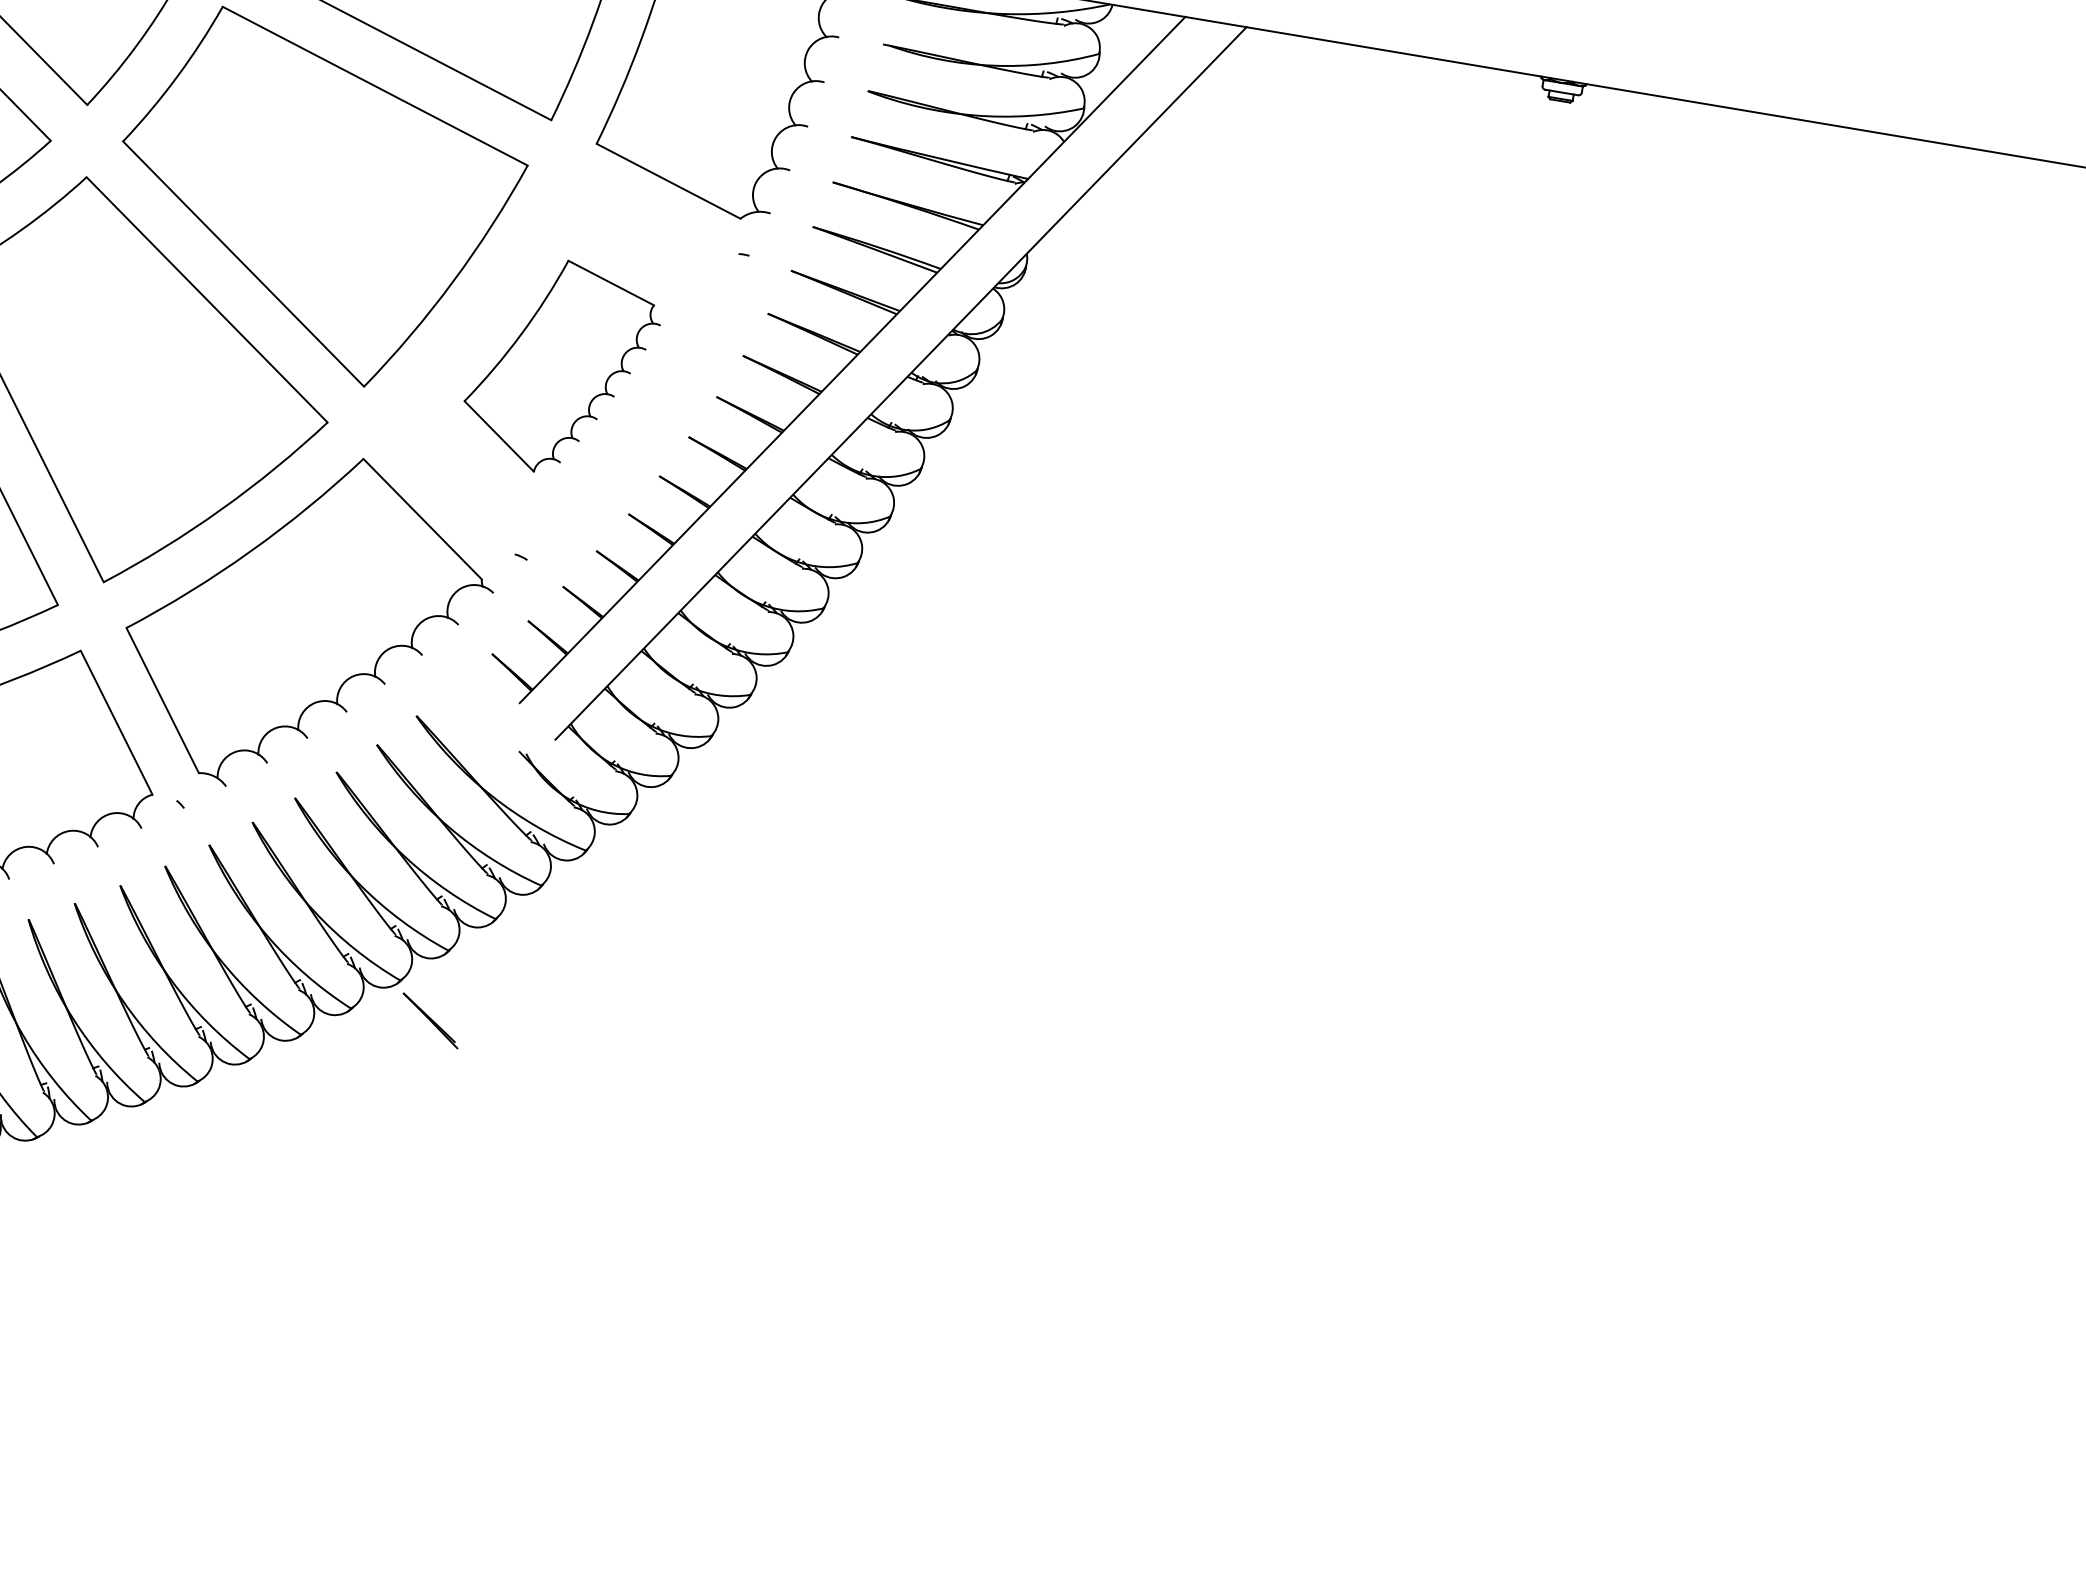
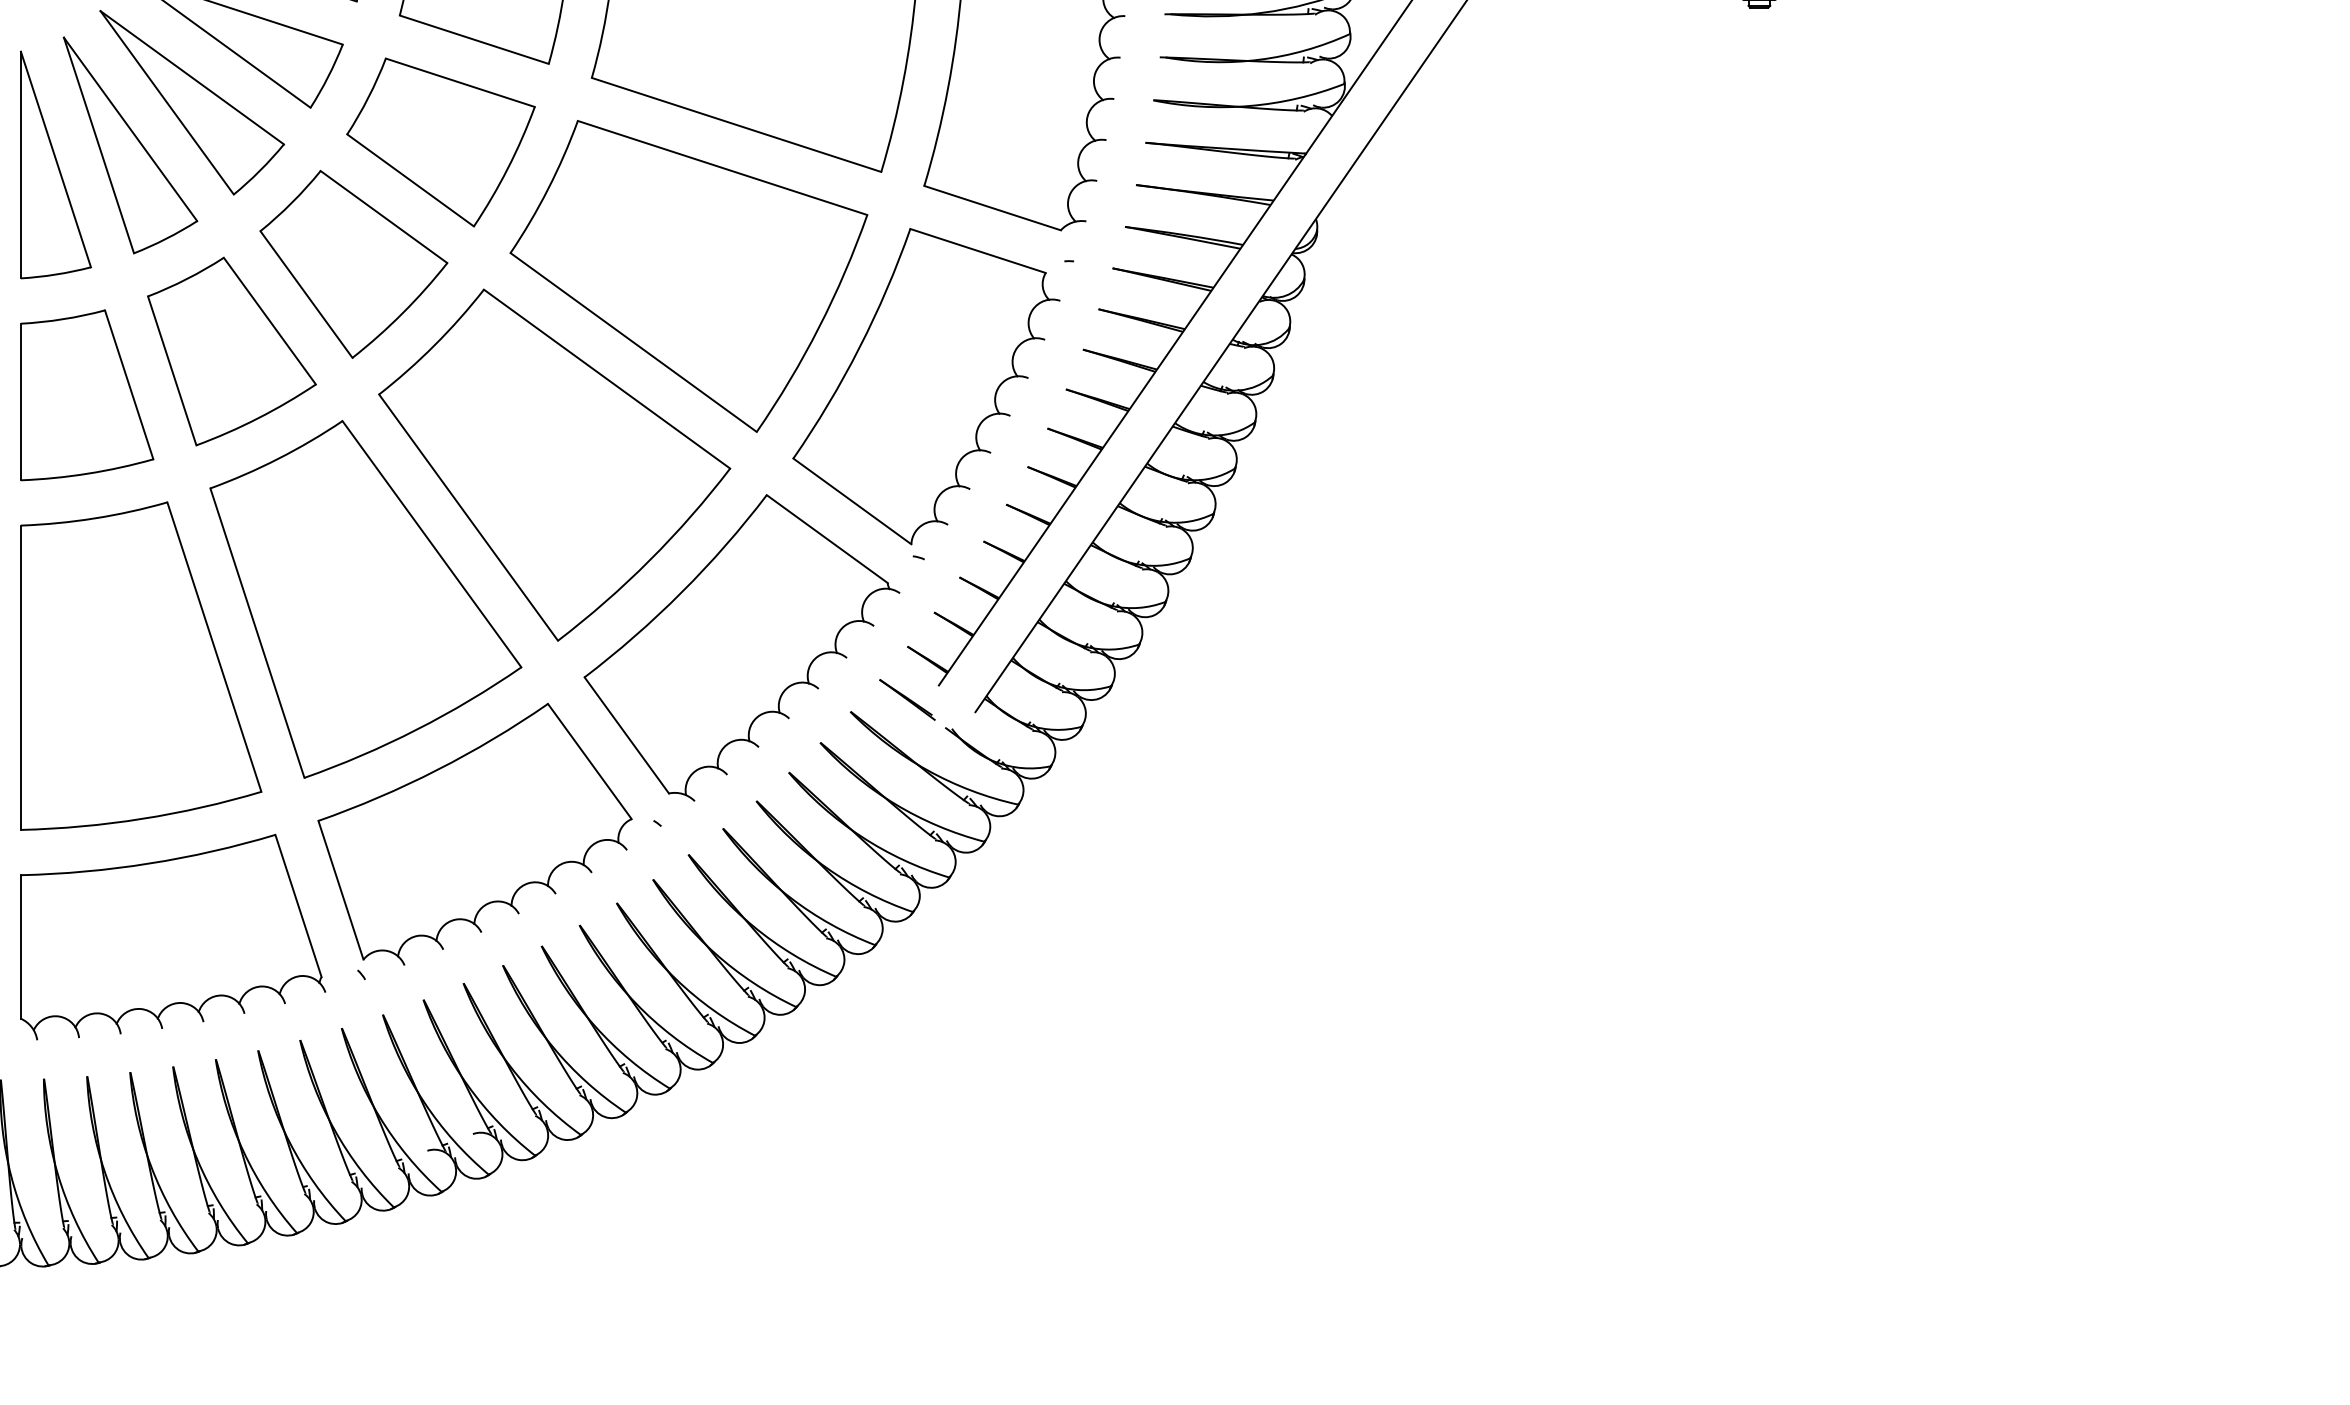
part: (561, 367) -> (926, 386), size x1.67
part: (430, 1020) -> (907, 699), moved

